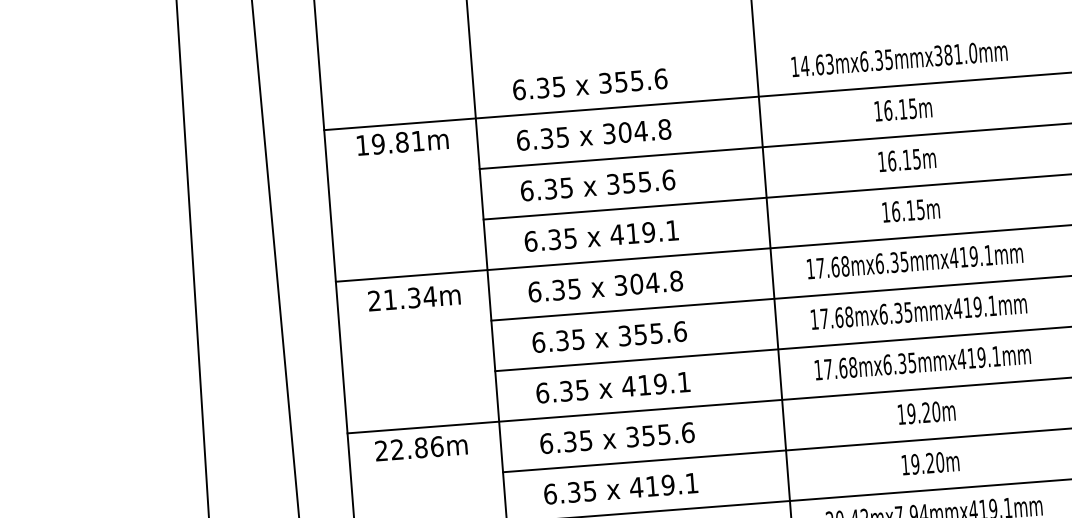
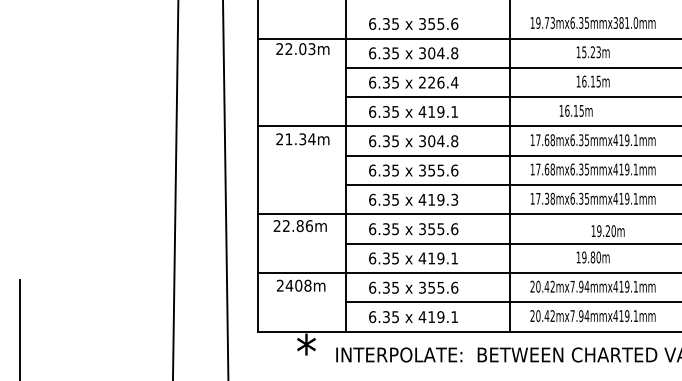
text: (812, 64) -> (542, 22), 14.63mx6.35mmx381.0mm -> 19.73mx6.35mmx381.0mm
text: (900, 109) -> (591, 52), 16.15m -> 15.23m
text: (389, 144) -> (295, 49), 19.81m -> 22.03m
text: (640, 181) -> (438, 82), 355.6 -> 226.4
text: (909, 209) -> (575, 110), moved
text: (842, 367) -> (546, 198), 17.68mx6.35mmx419.1mm -> 17.38mx6.35mmx419.1mm
text: (683, 381) -> (454, 199), 419.1 -> 419.3
text: (925, 413) -> (607, 231), moved
text: (929, 463) -> (592, 257), 19.20m -> 19.80m

